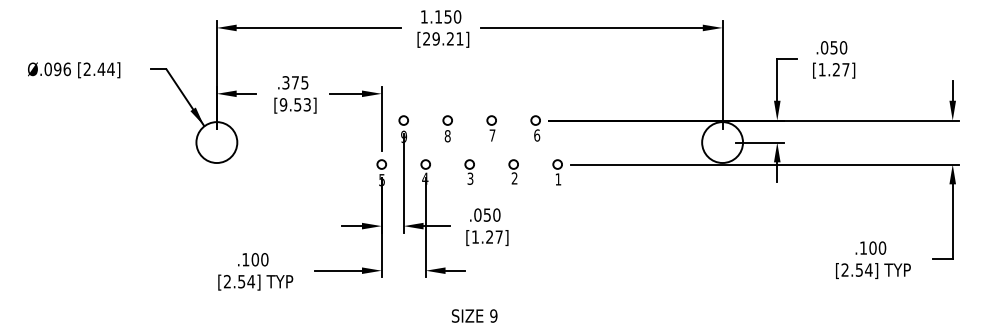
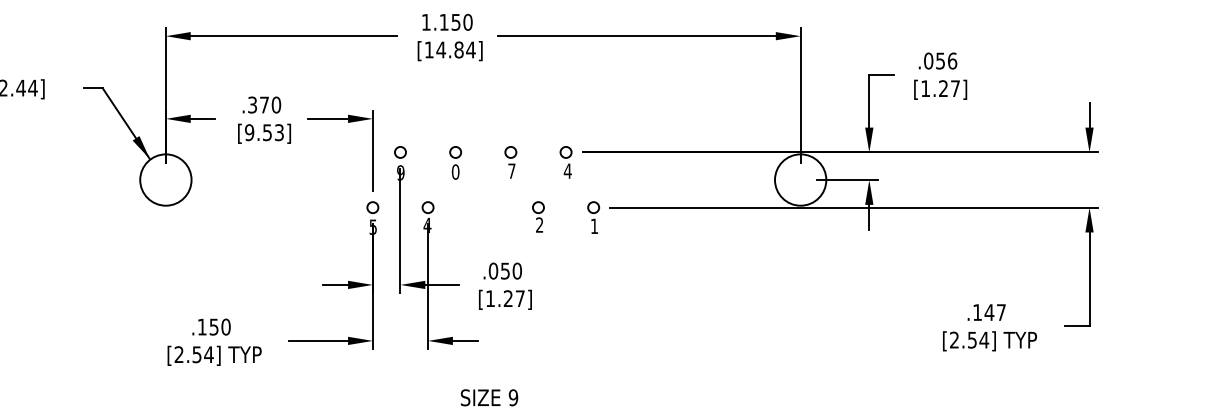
text: (443, 38) -> (450, 49), [29.21] -> [14.84]
text: (843, 47) -> (952, 60), .050 -> .056
text: (304, 82) -> (275, 104), .375 -> .370
text: (536, 135) -> (567, 171), 6 -> 4
text: (447, 136) -> (455, 172), 8 -> 0
part: (469, 171) -> (482, 216), removed
text: (877, 247) -> (995, 311), .100 -> .147
text: (255, 259) -> (214, 326), .100 -> .150

